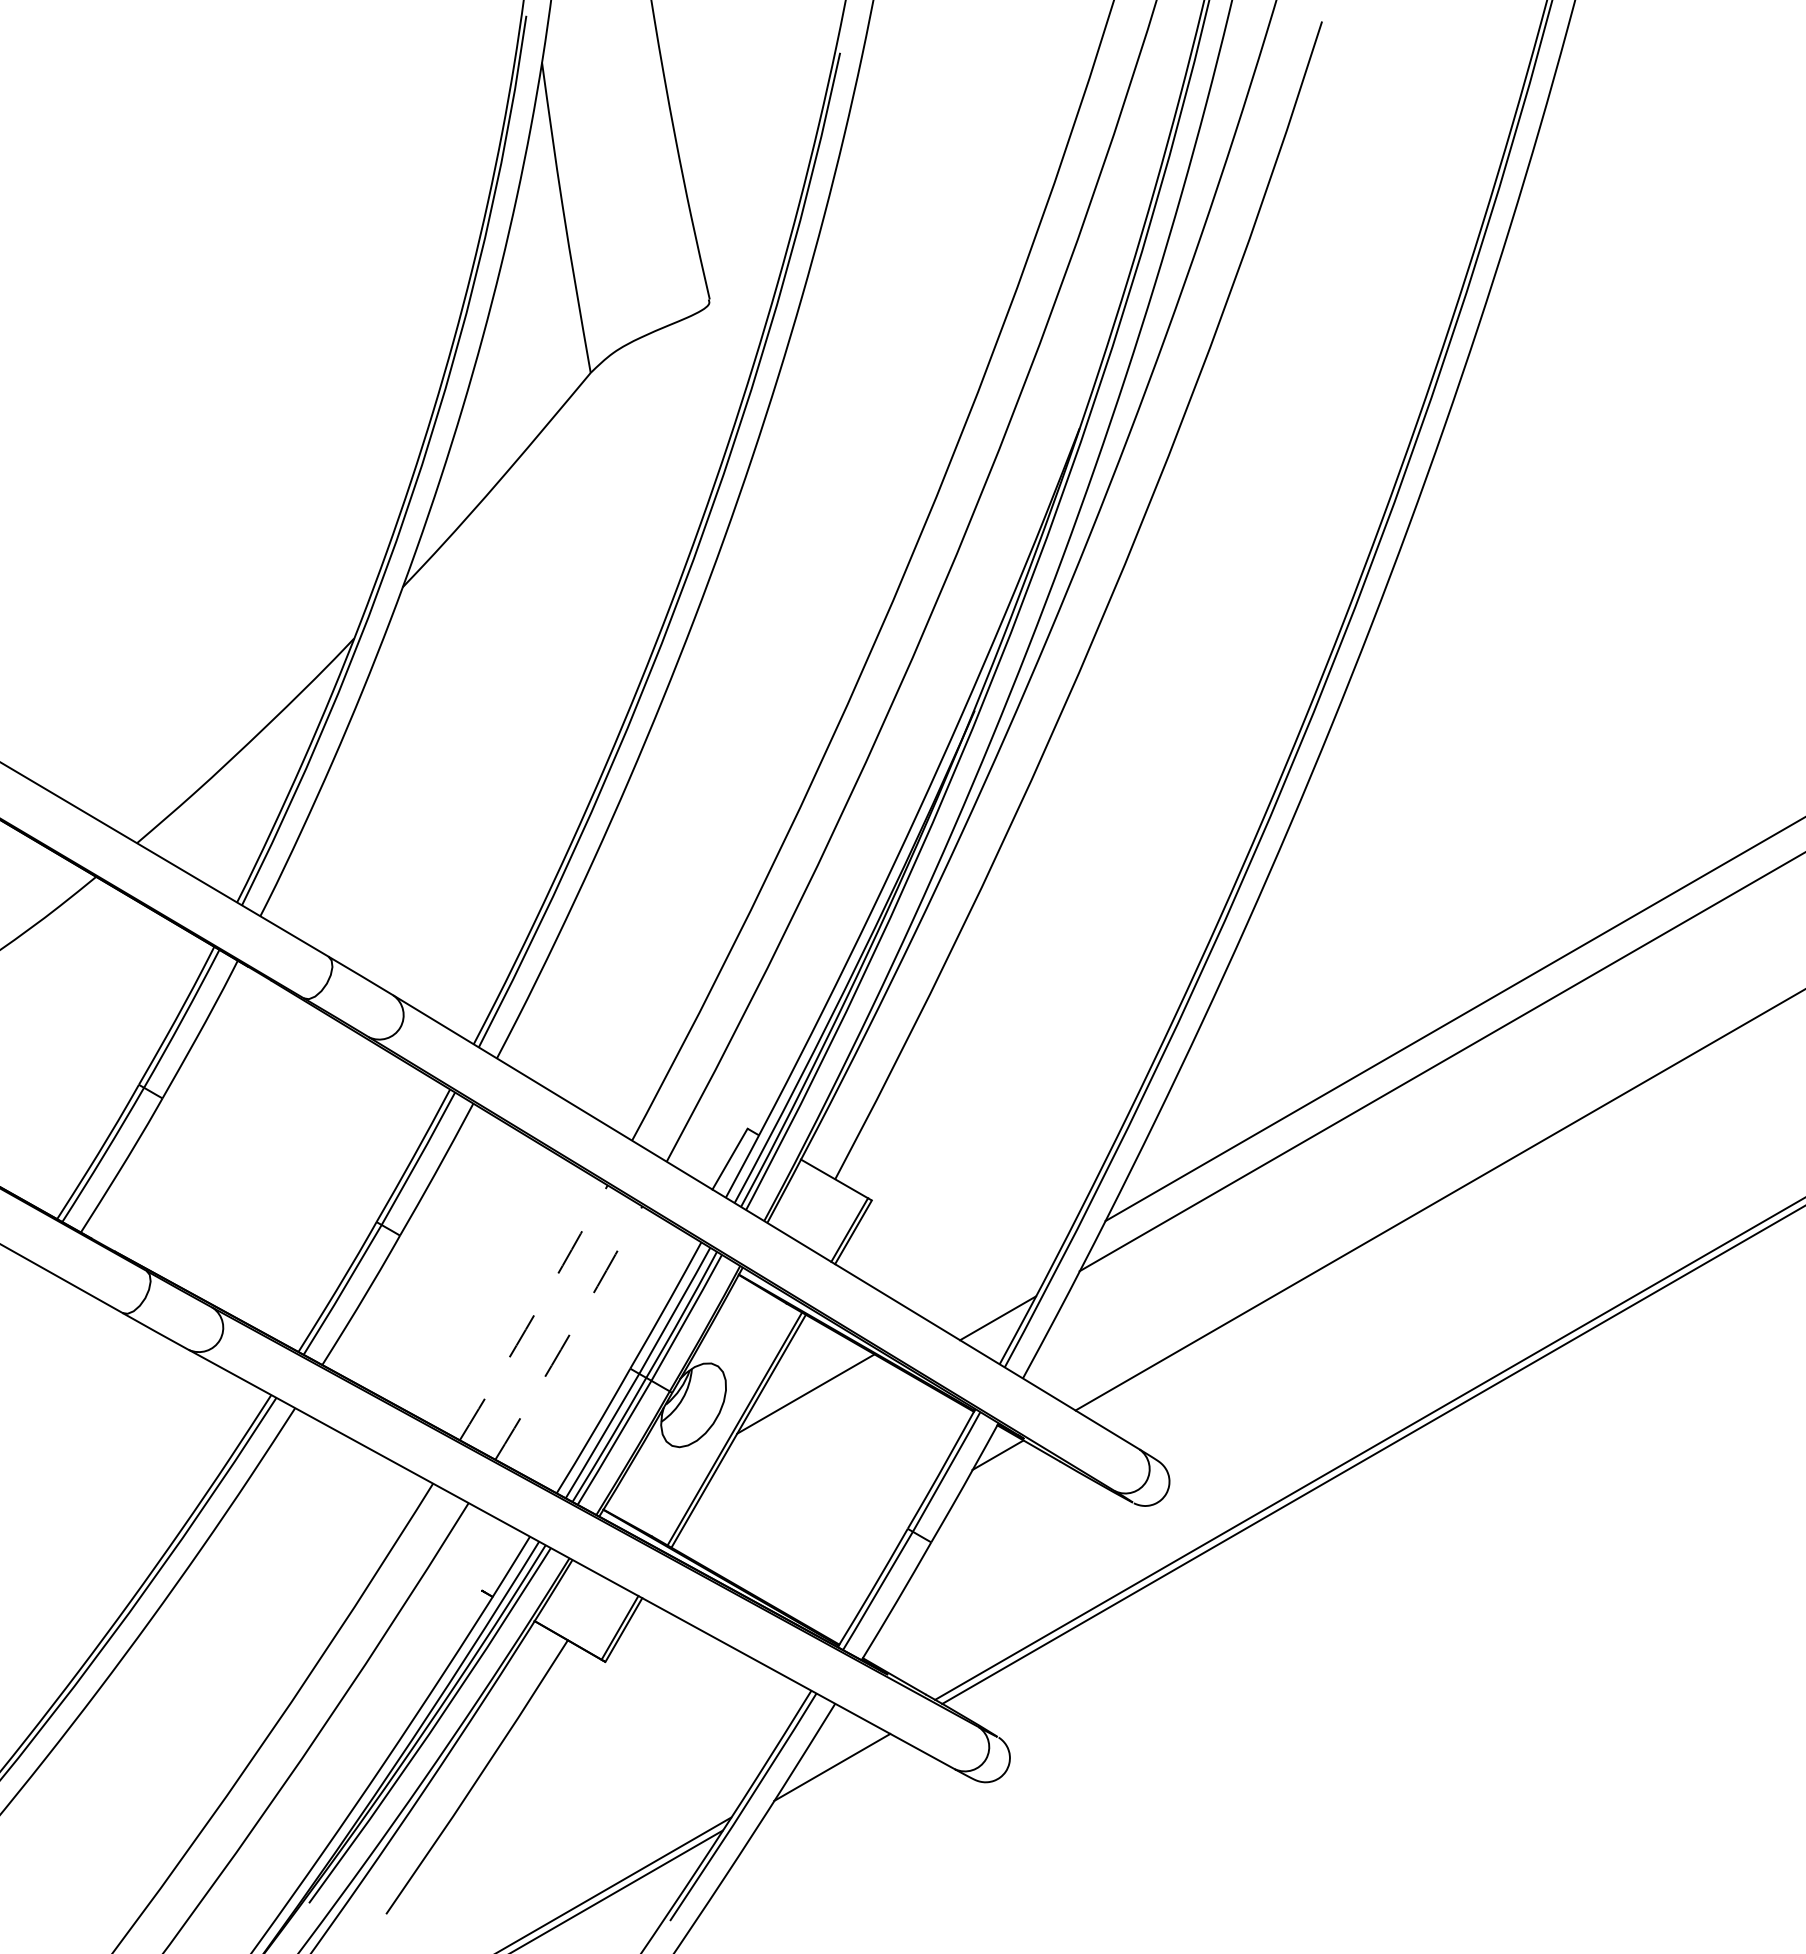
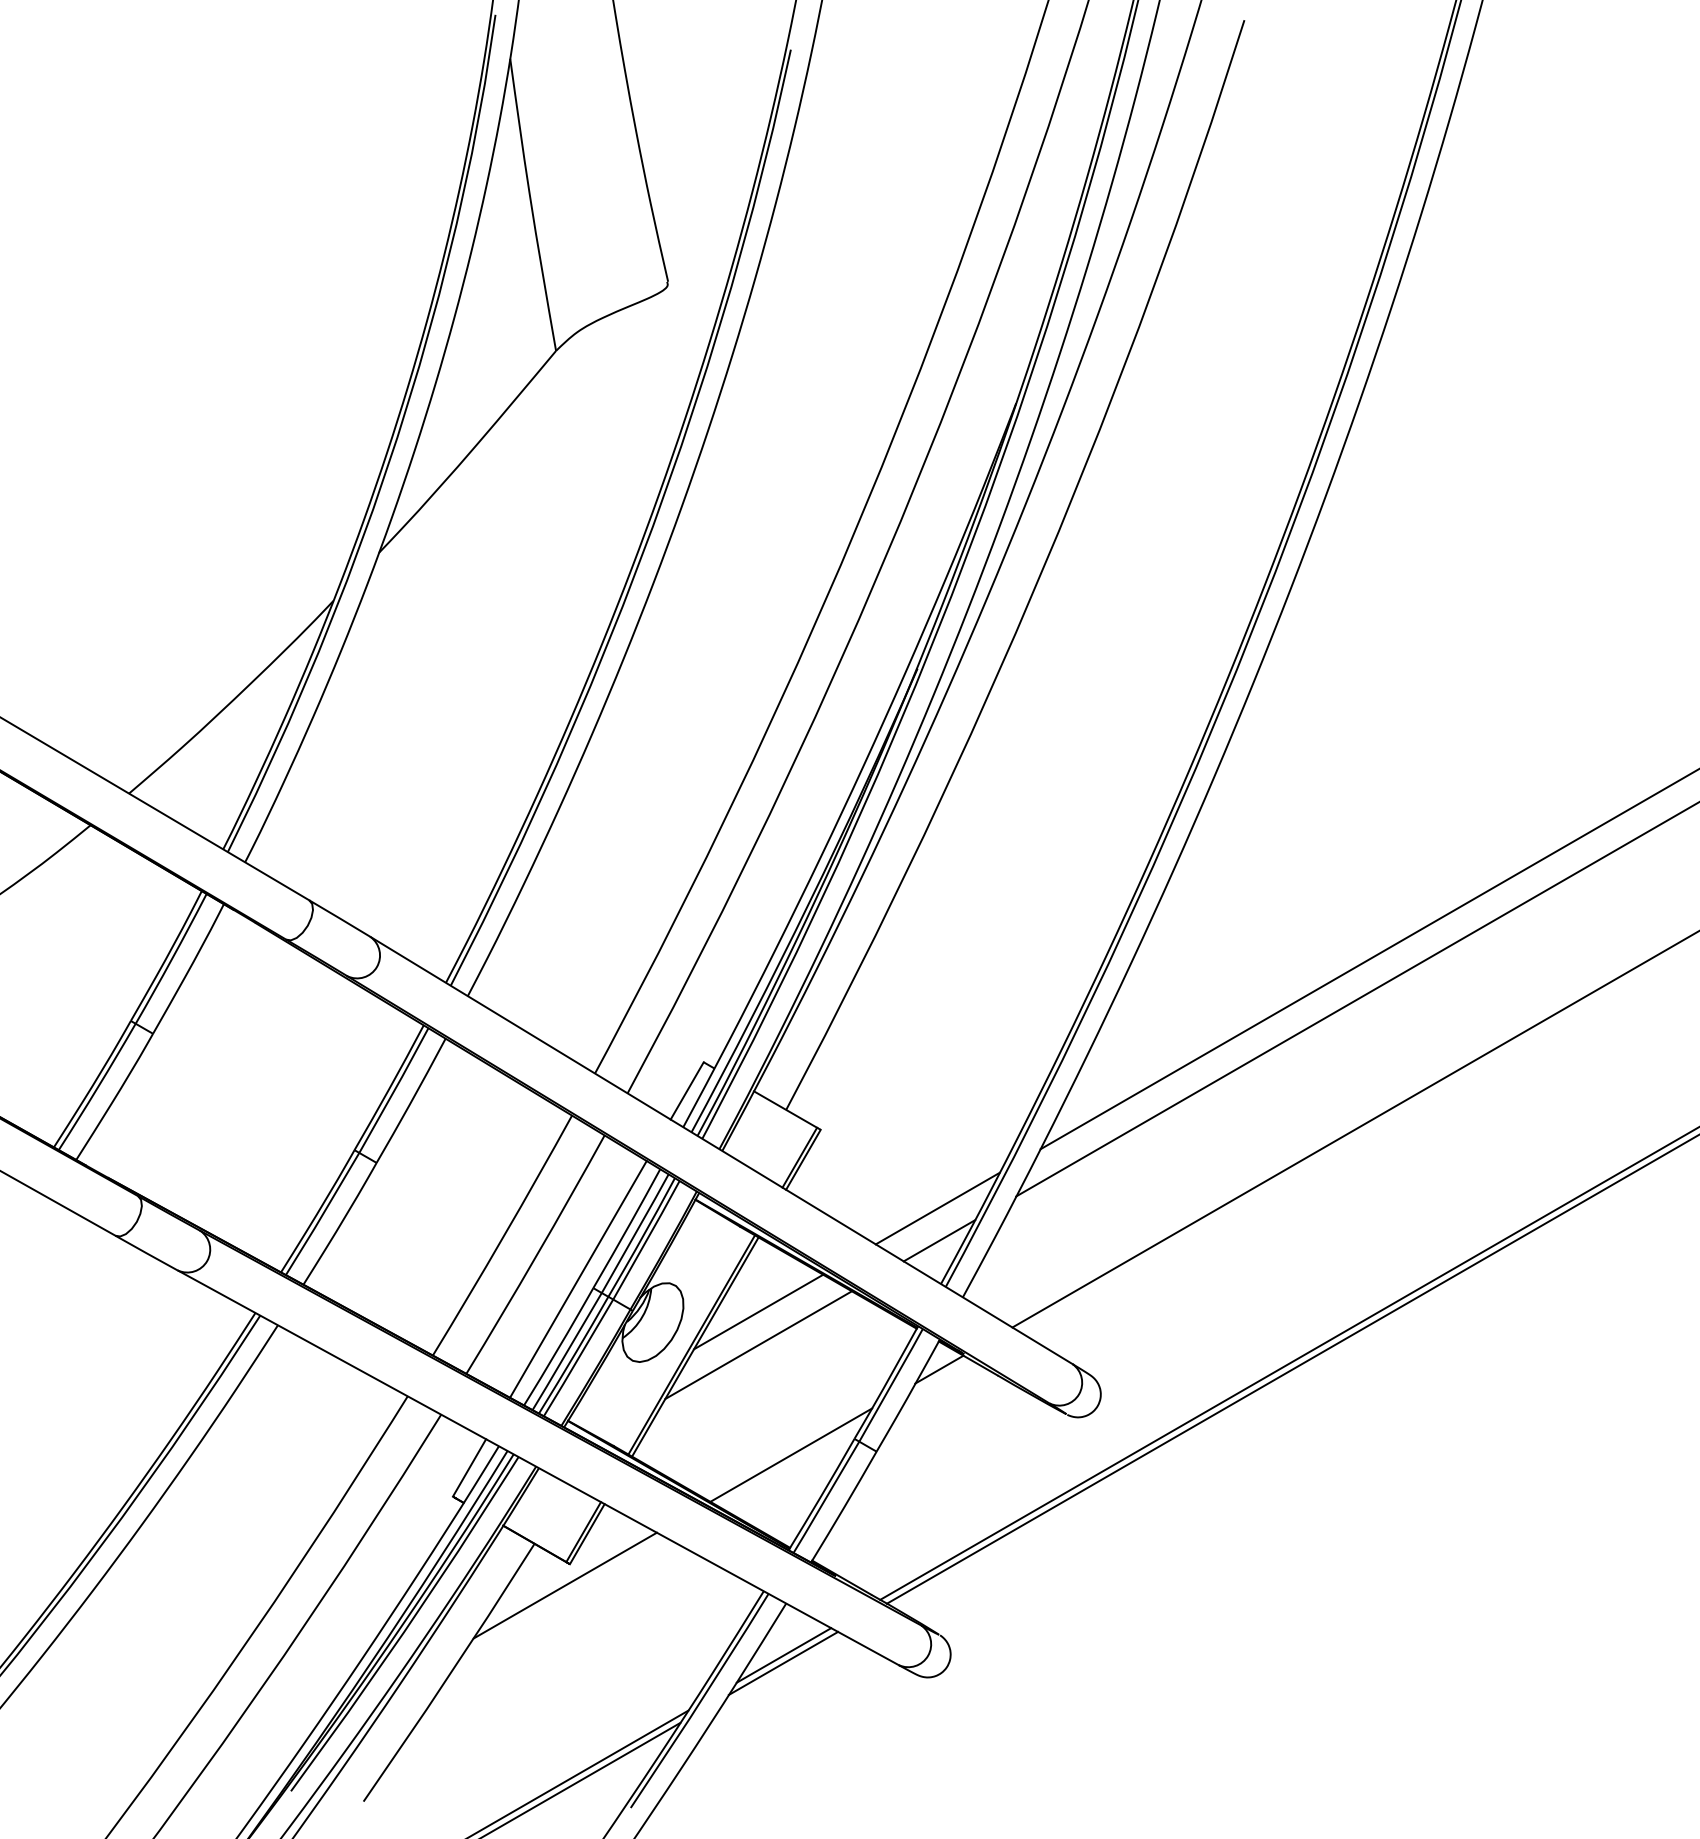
line: (996, 1284) -> (938, 1208), added
arc: (535, 1313) -> (504, 1236), dashed -> solid
arc: (570, 1333) -> (537, 1255), dashed -> solid
line: (614, 1359) -> (578, 1279), added
line: (805, 1429) -> (758, 1345), added
line: (840, 1545) -> (791, 1454), added
line: (498, 1559) -> (469, 1467), added
line: (600, 1684) -> (565, 1585), added
line: (832, 1758) -> (783, 1655), added

